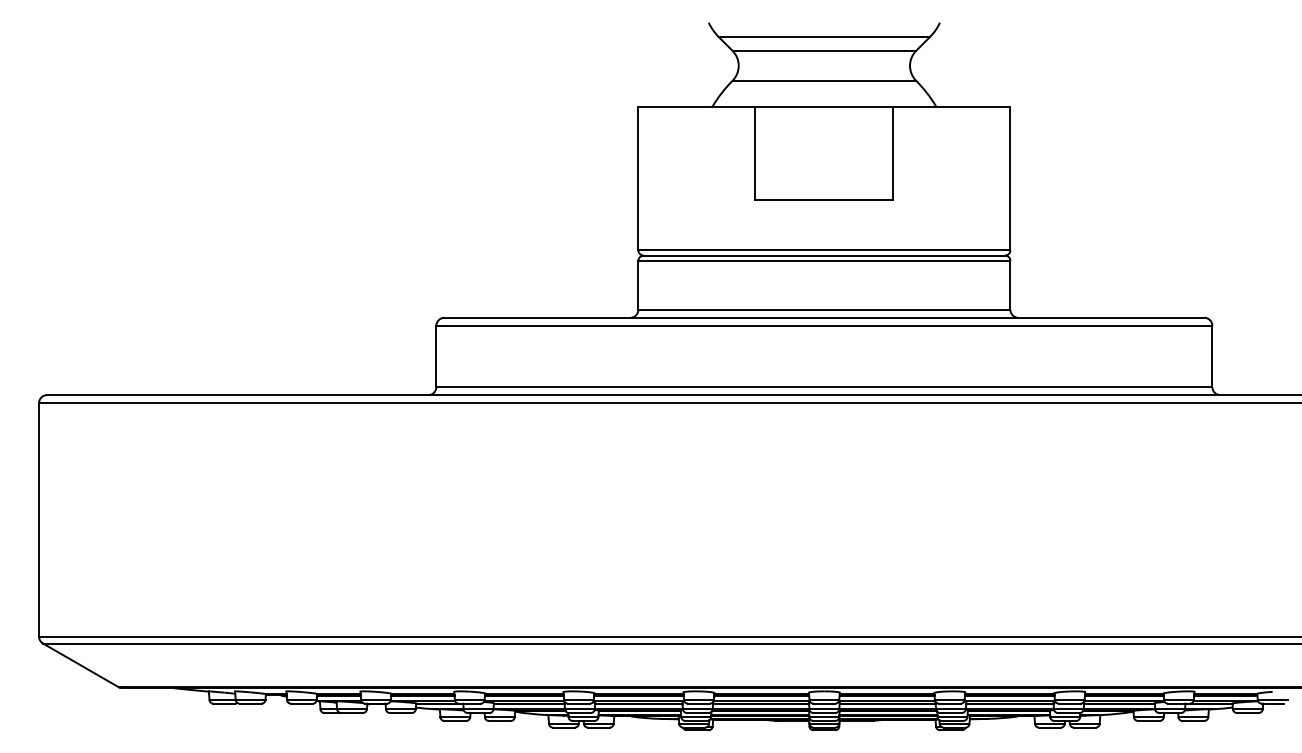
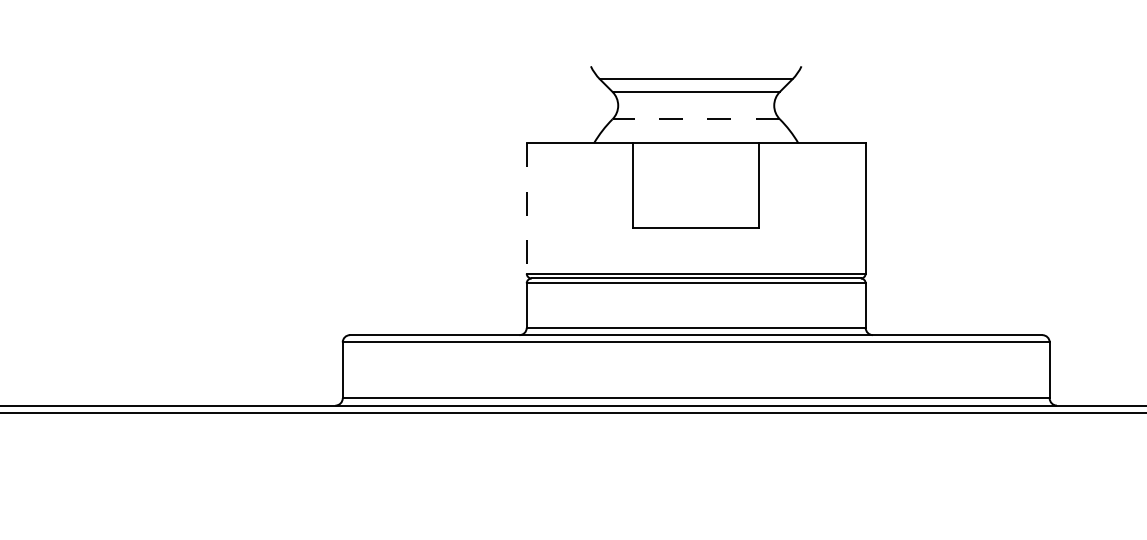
line: (824, 80) -> (696, 118), solid -> dashed
line: (638, 178) -> (526, 208), solid -> dashed

